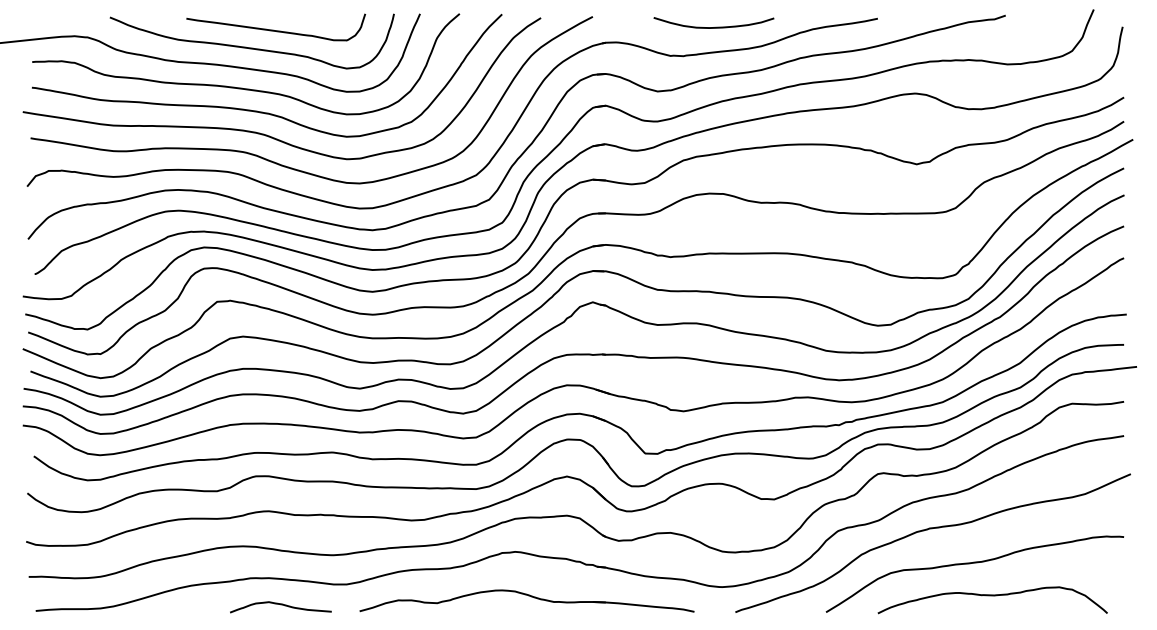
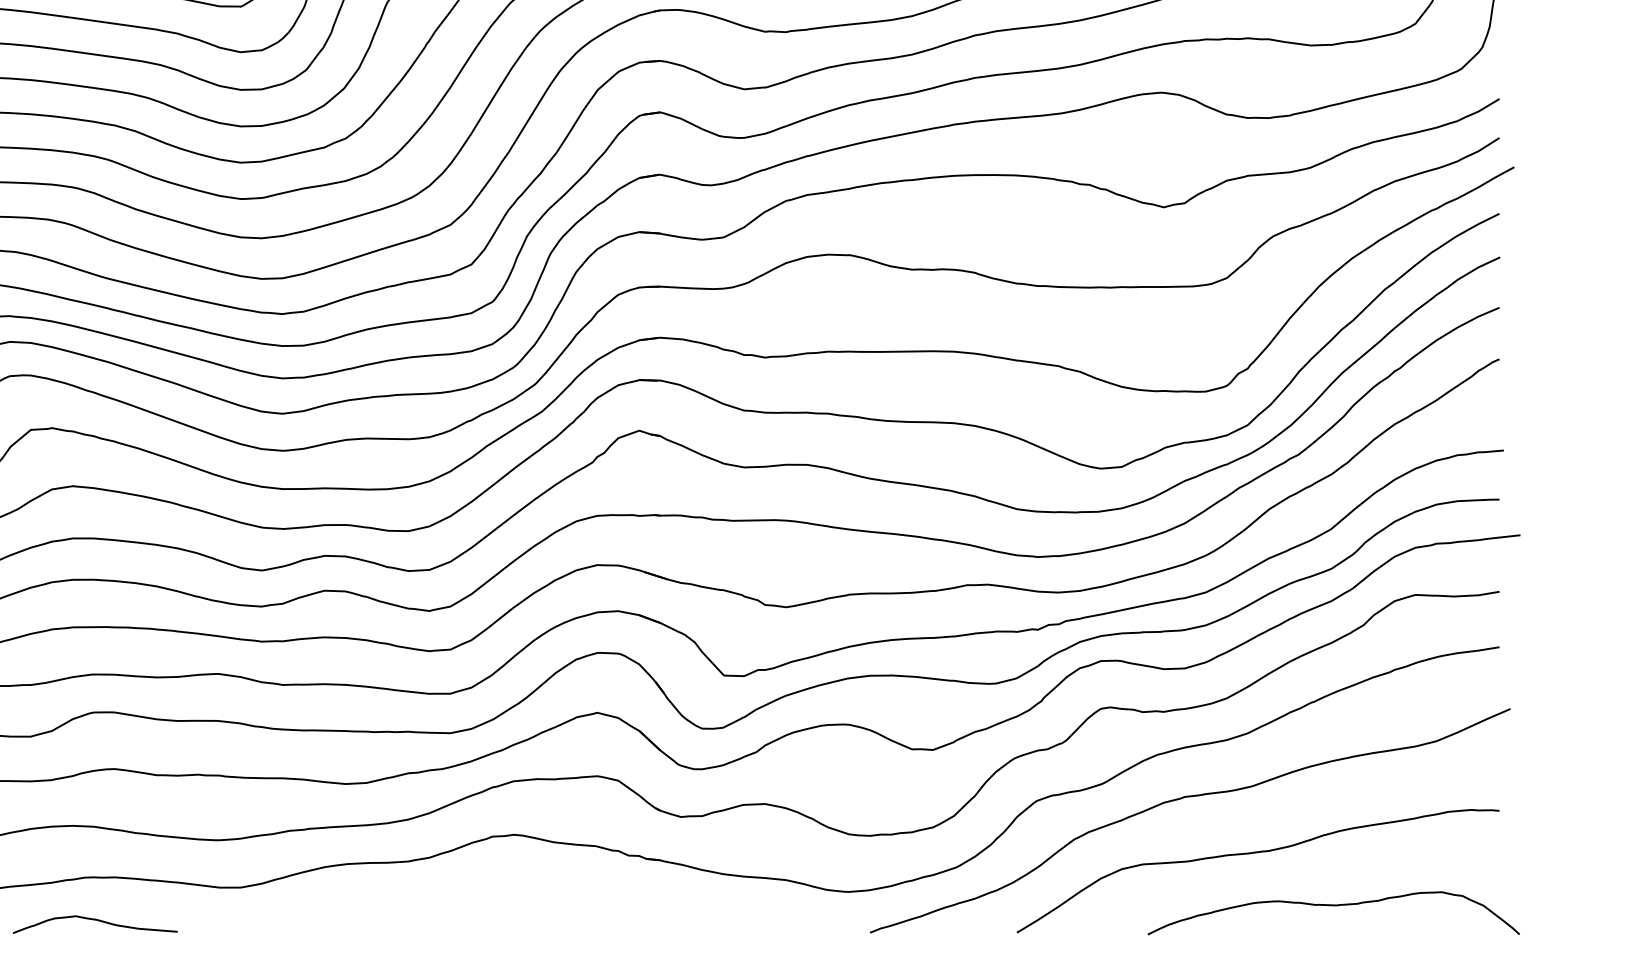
curve: (992, 596) -> (1333, 907), moved
part: (526, 600) -> (531, 913), removed
curve: (280, 605) -> (94, 921), moved

